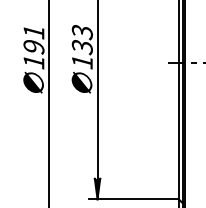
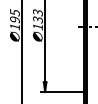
text: (32, 31) -> (14, 12), 191 -> 195

